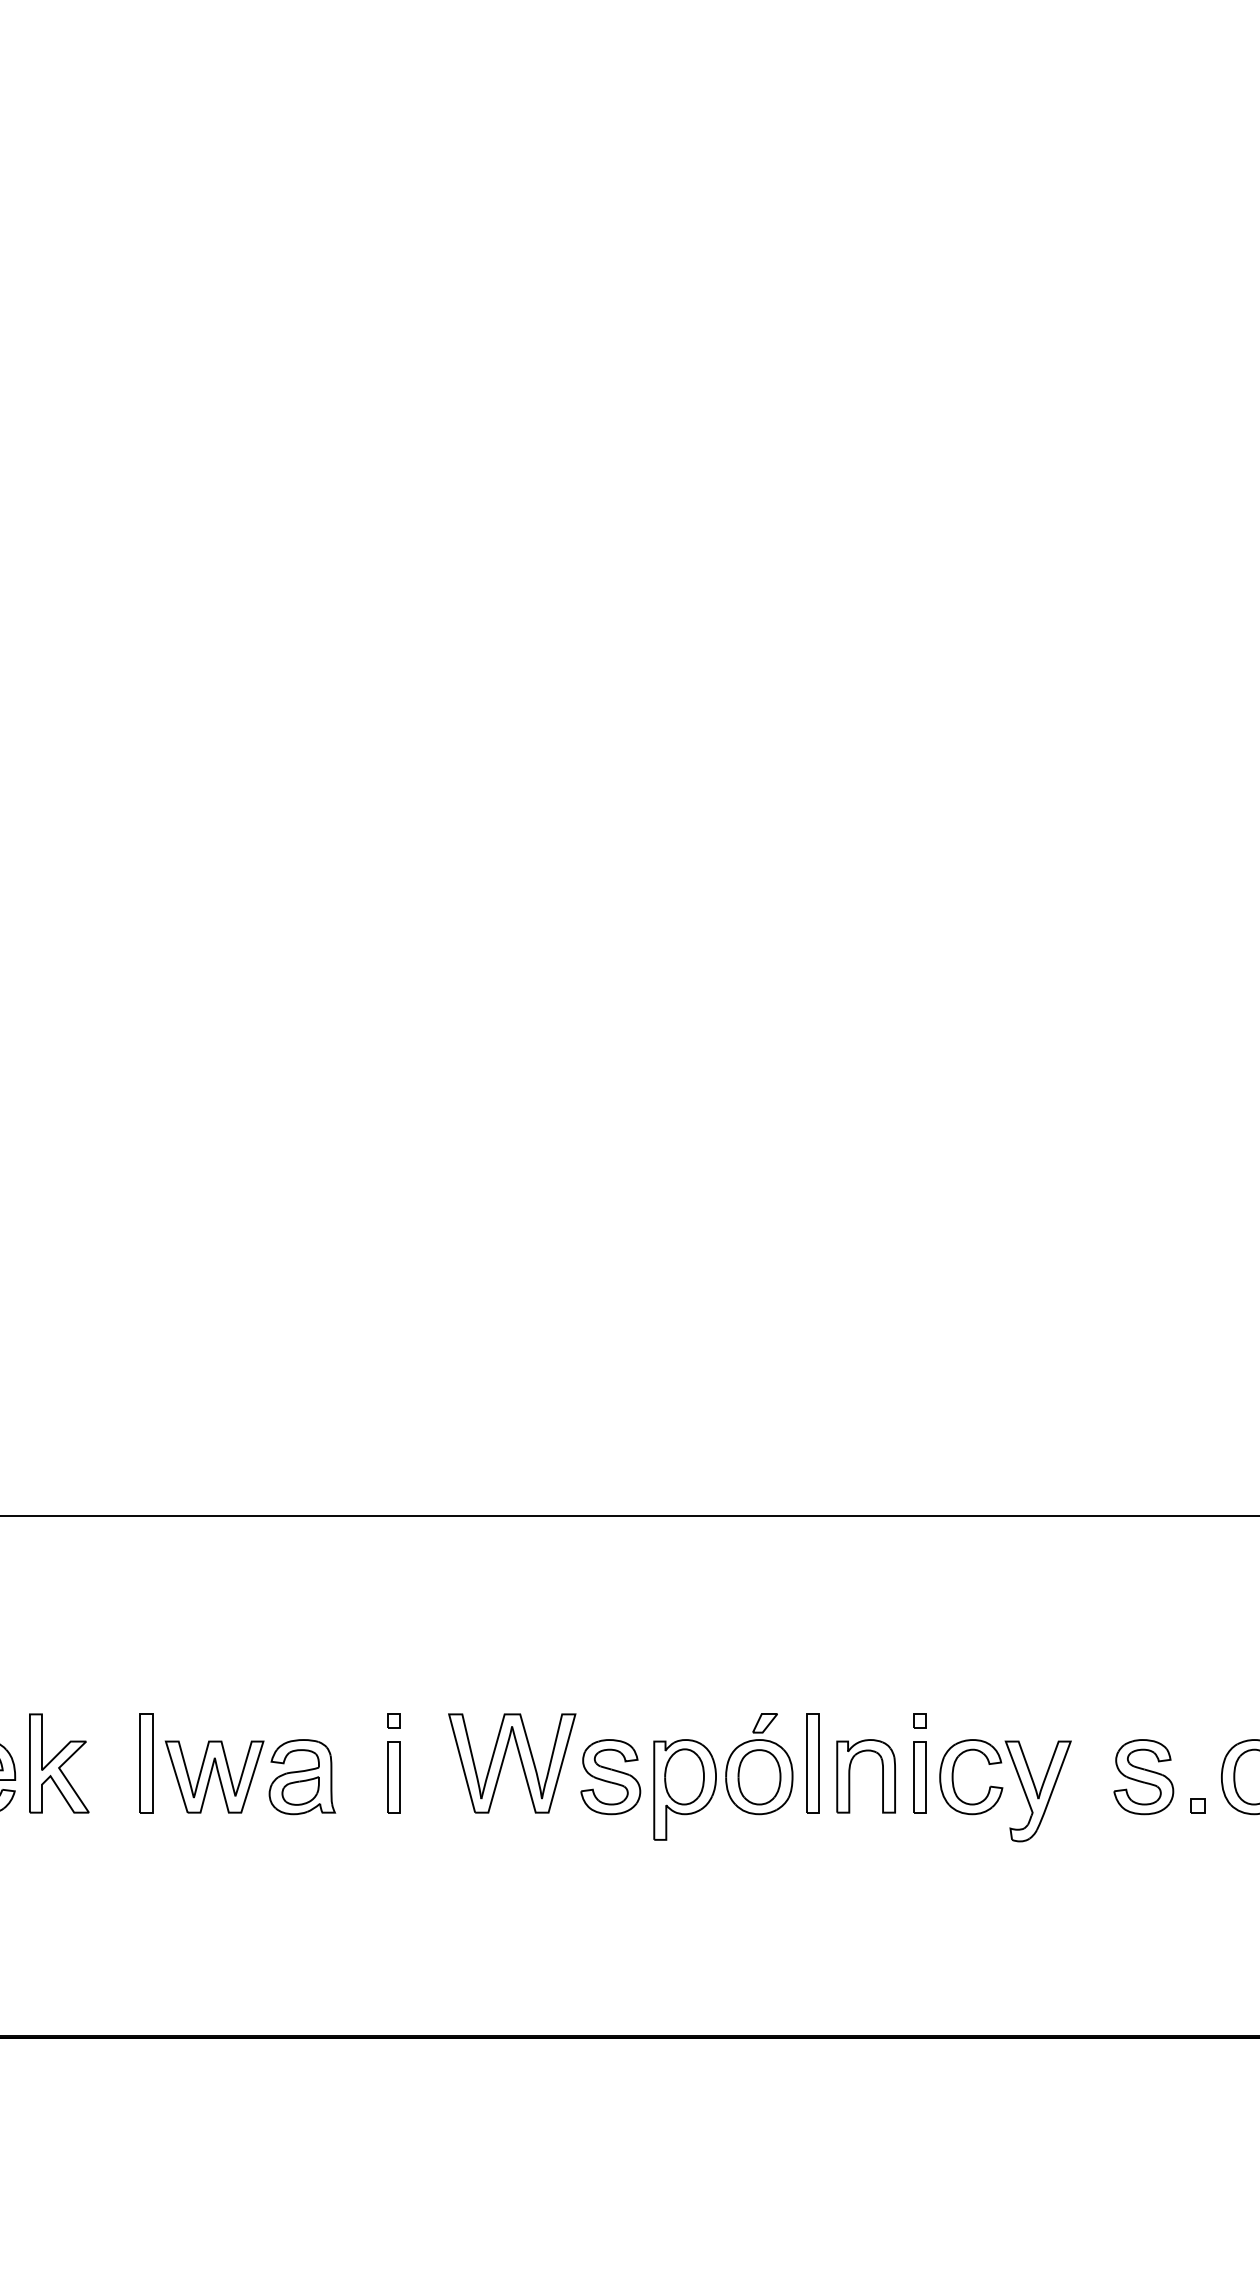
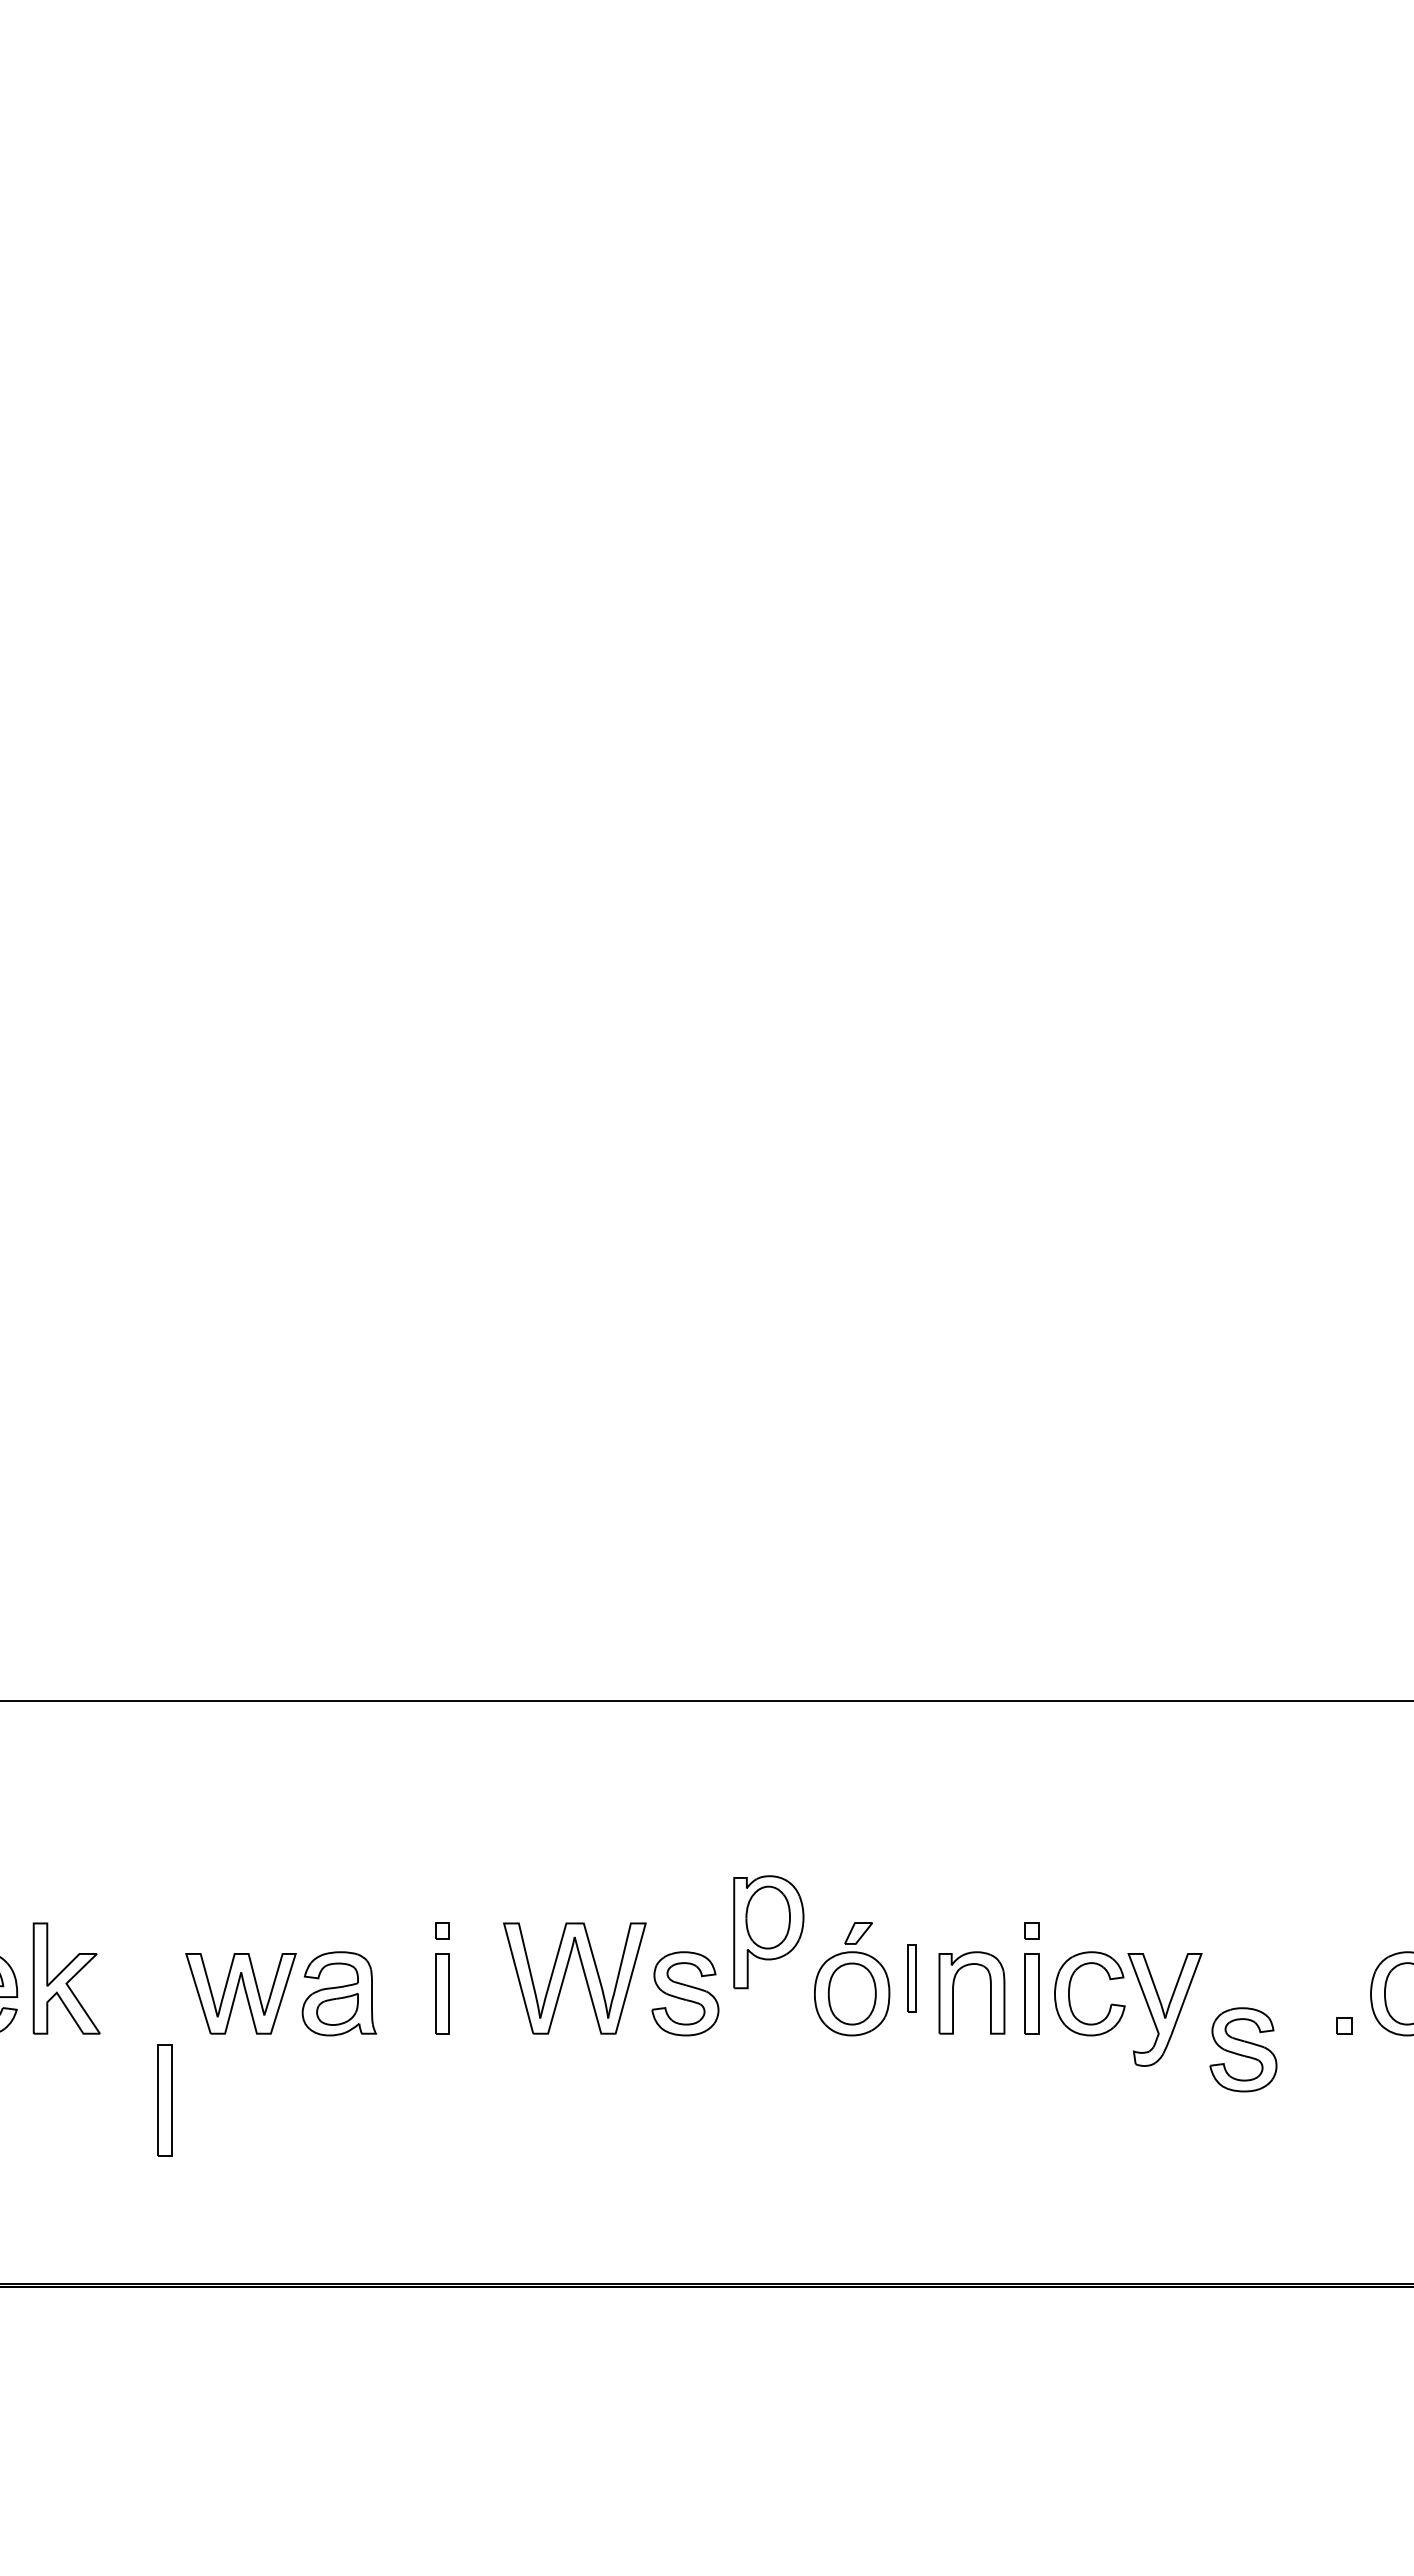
part: (146, 1763) -> (164, 2100), moved
part: (812, 1763) -> (911, 1978), size x0.6
part: (1143, 1776) -> (1243, 2049), moved
part: (684, 1790) -> (768, 1932), moved

